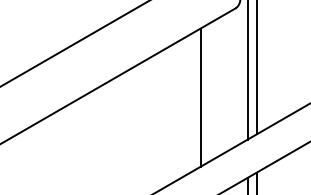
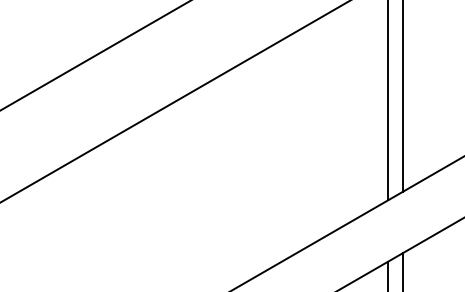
line: (200, 97) -> (312, 132), removed

